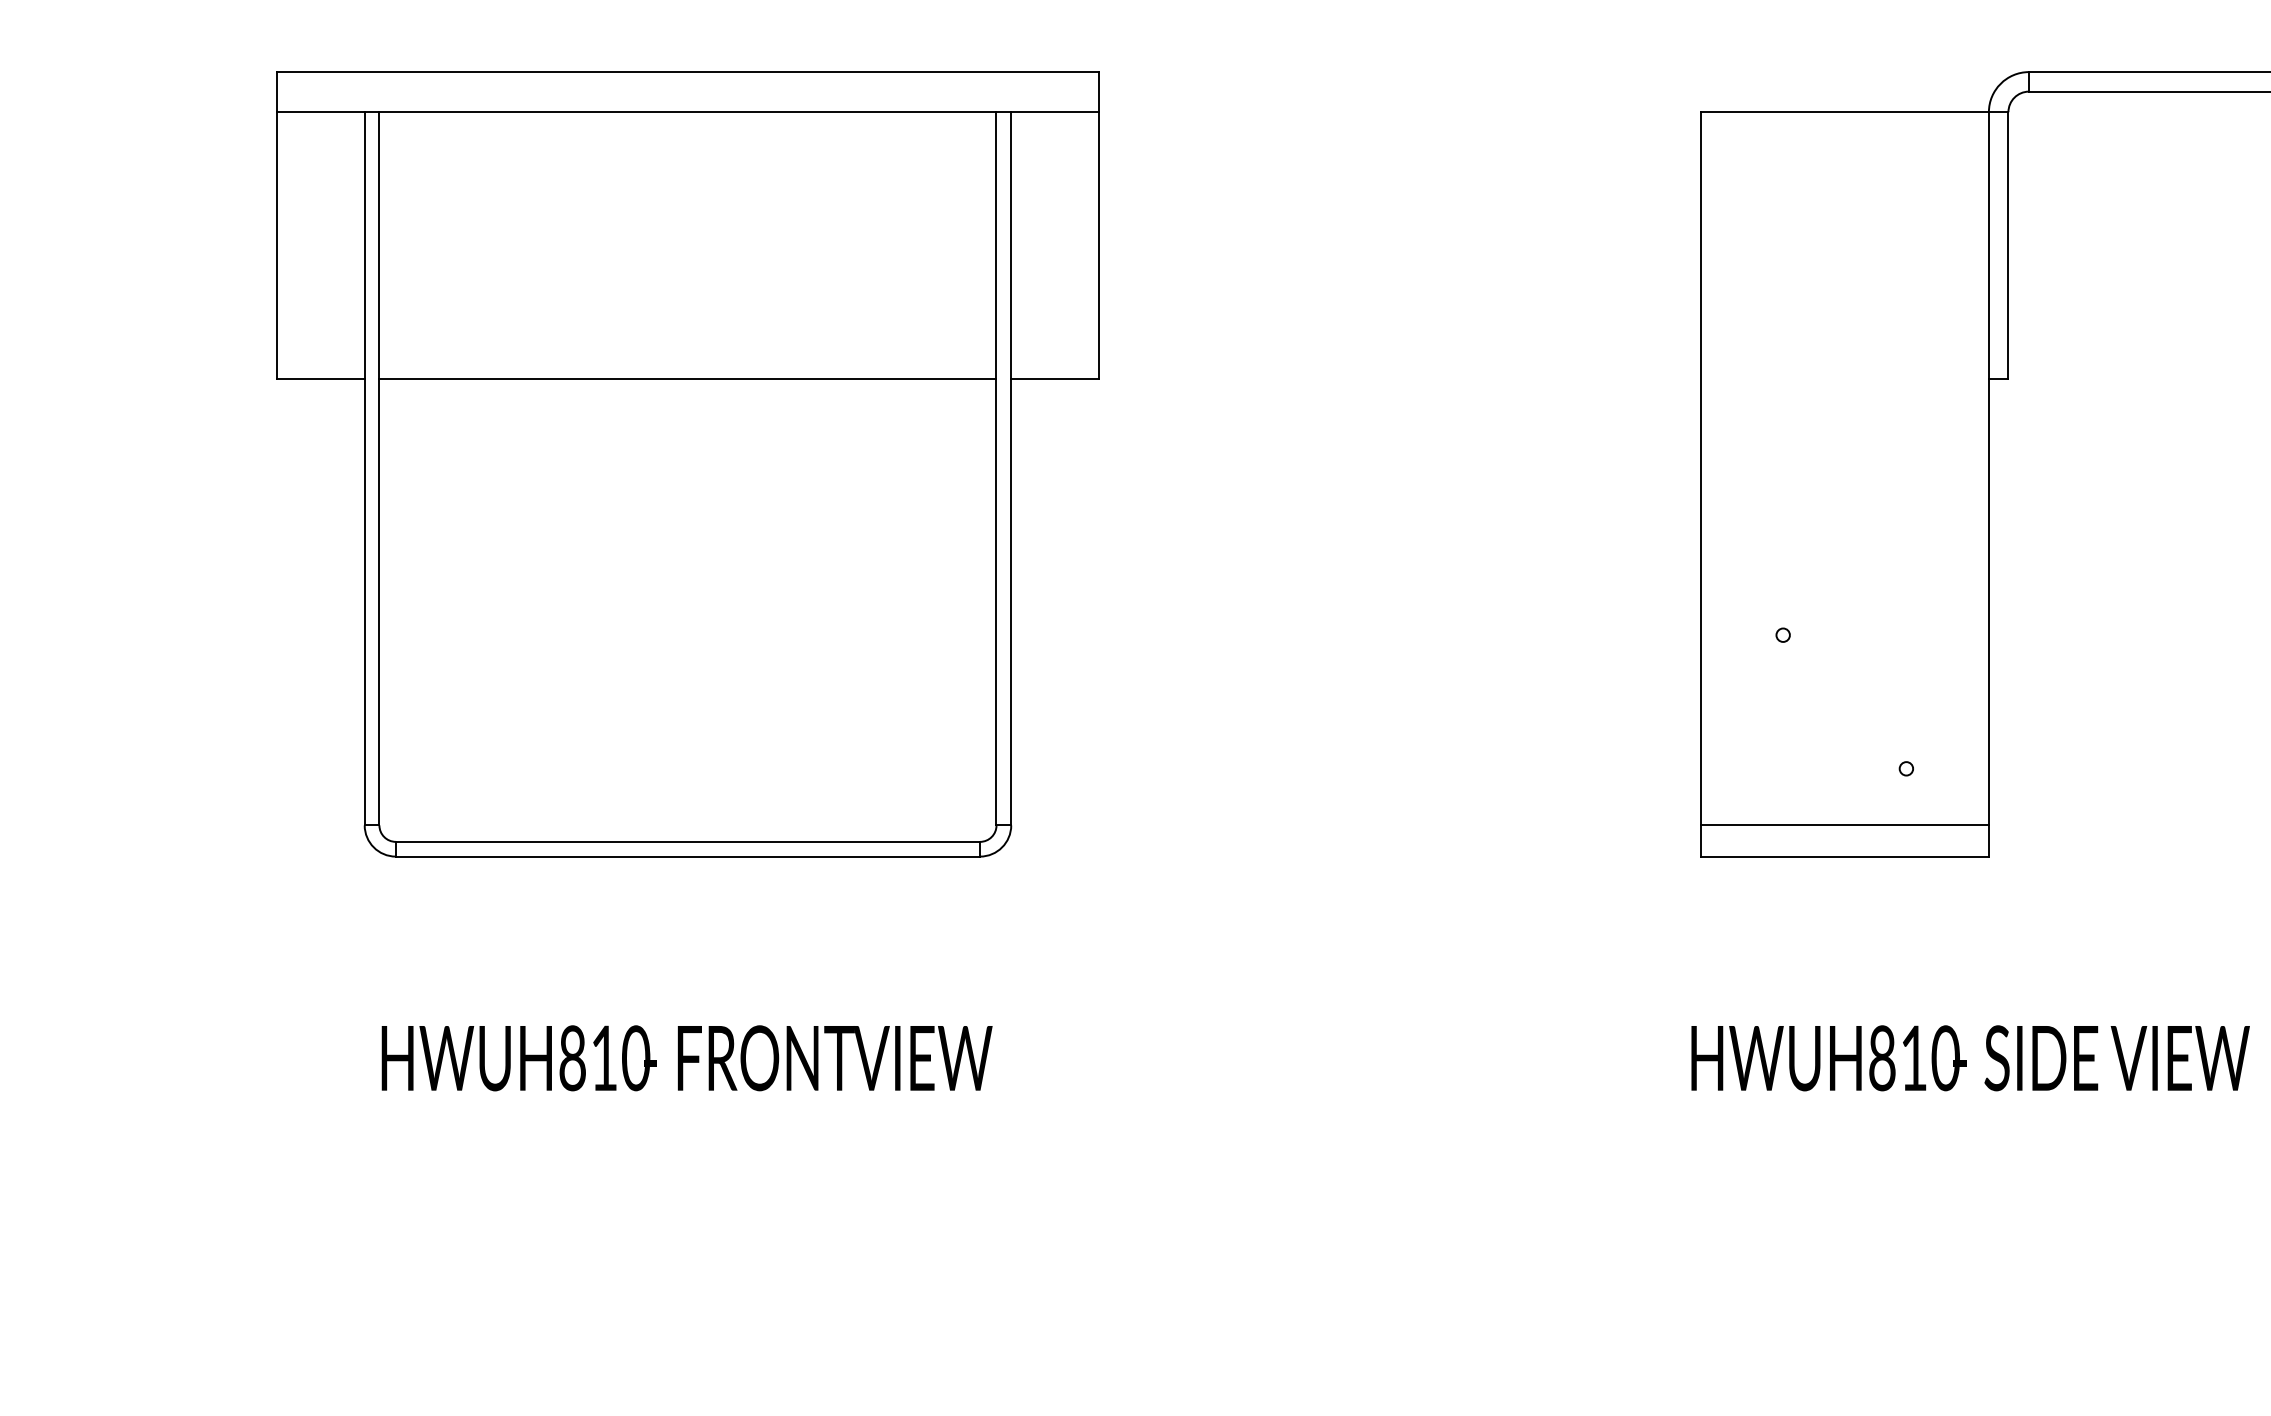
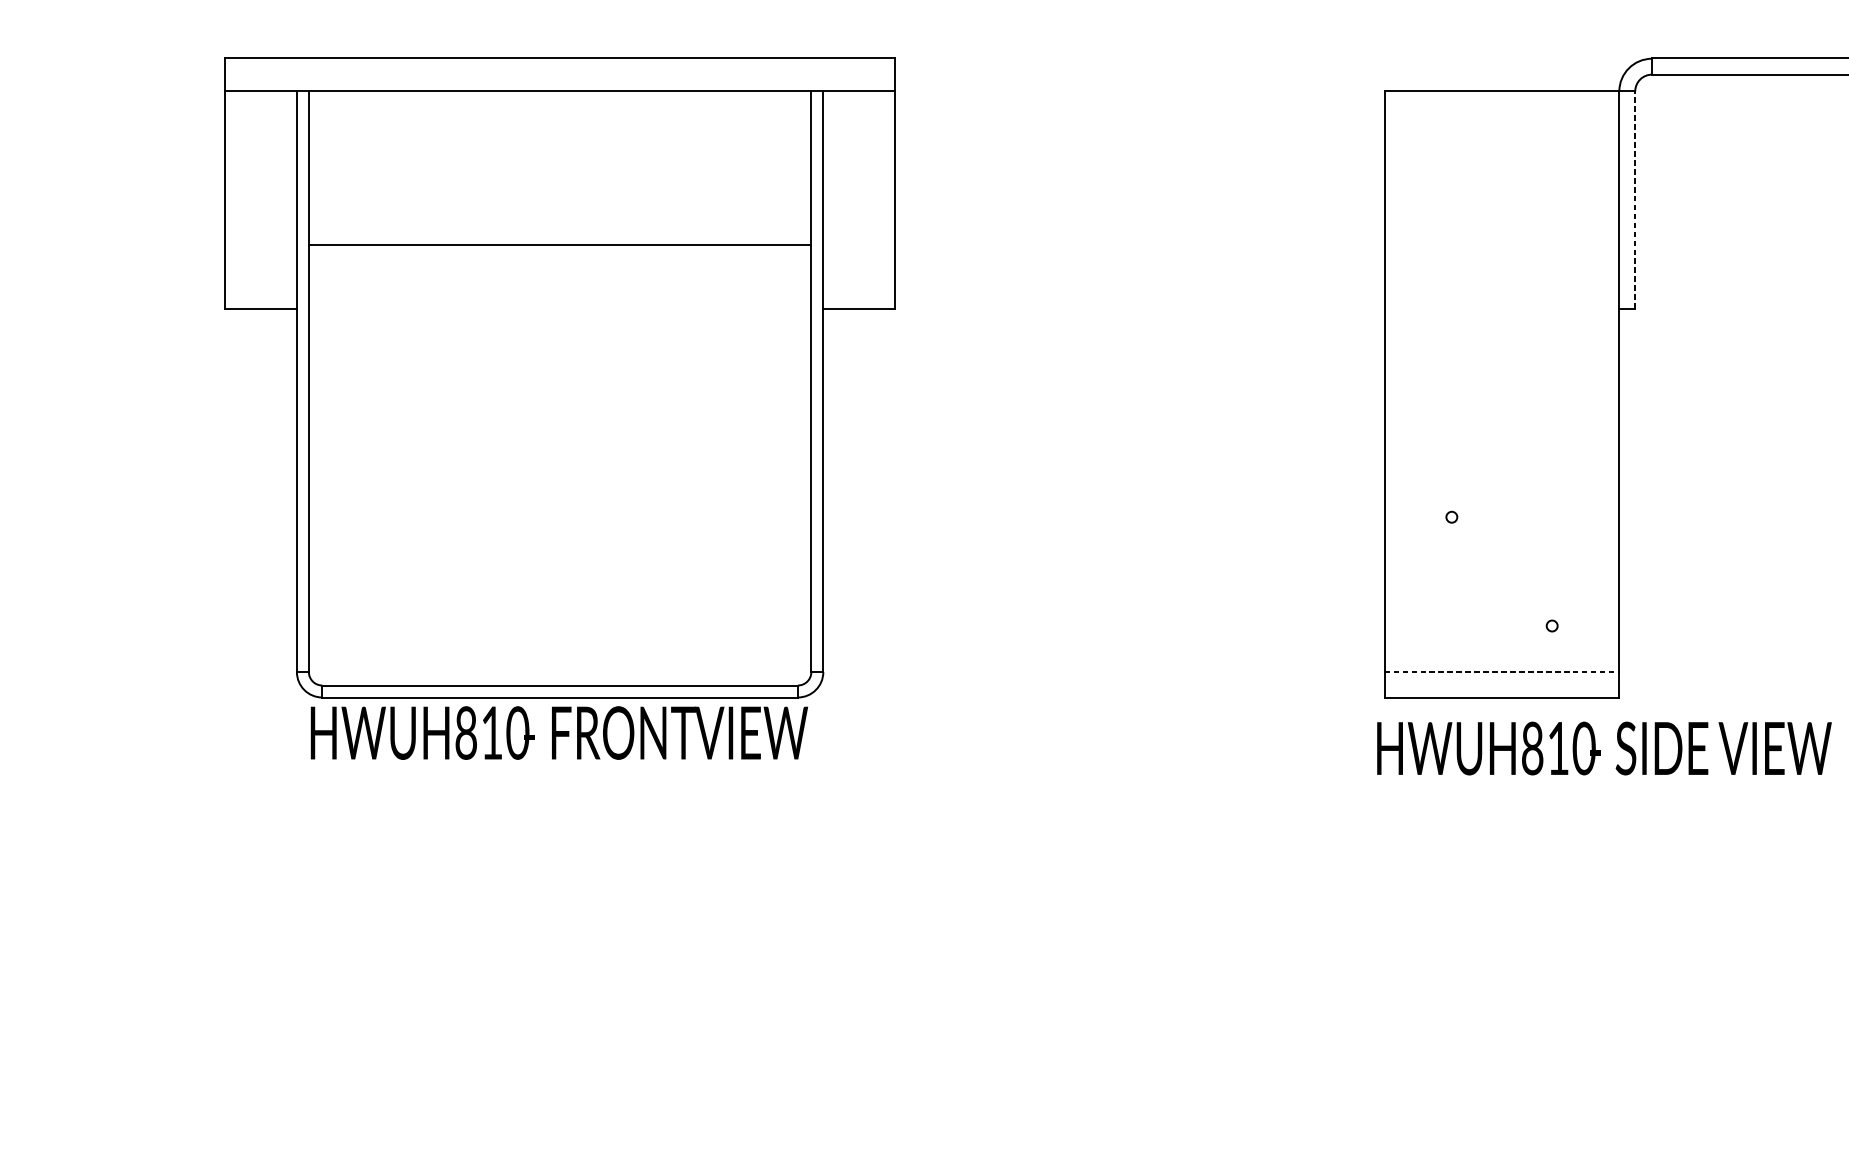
line: (2008, 245) -> (1635, 199), solid -> dashed
line: (687, 379) -> (559, 244), moved
line: (1844, 825) -> (1501, 672), solid -> dashed
text: (686, 1058) -> (558, 733), moved
text: (1970, 1058) -> (1604, 748), moved

